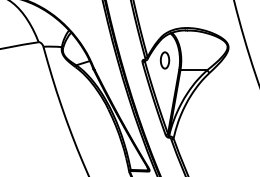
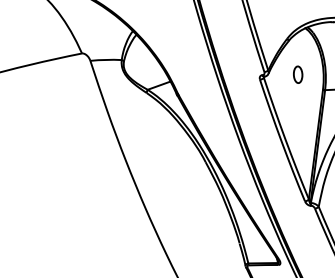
part: (164, 60) -> (297, 74), size x0.6

